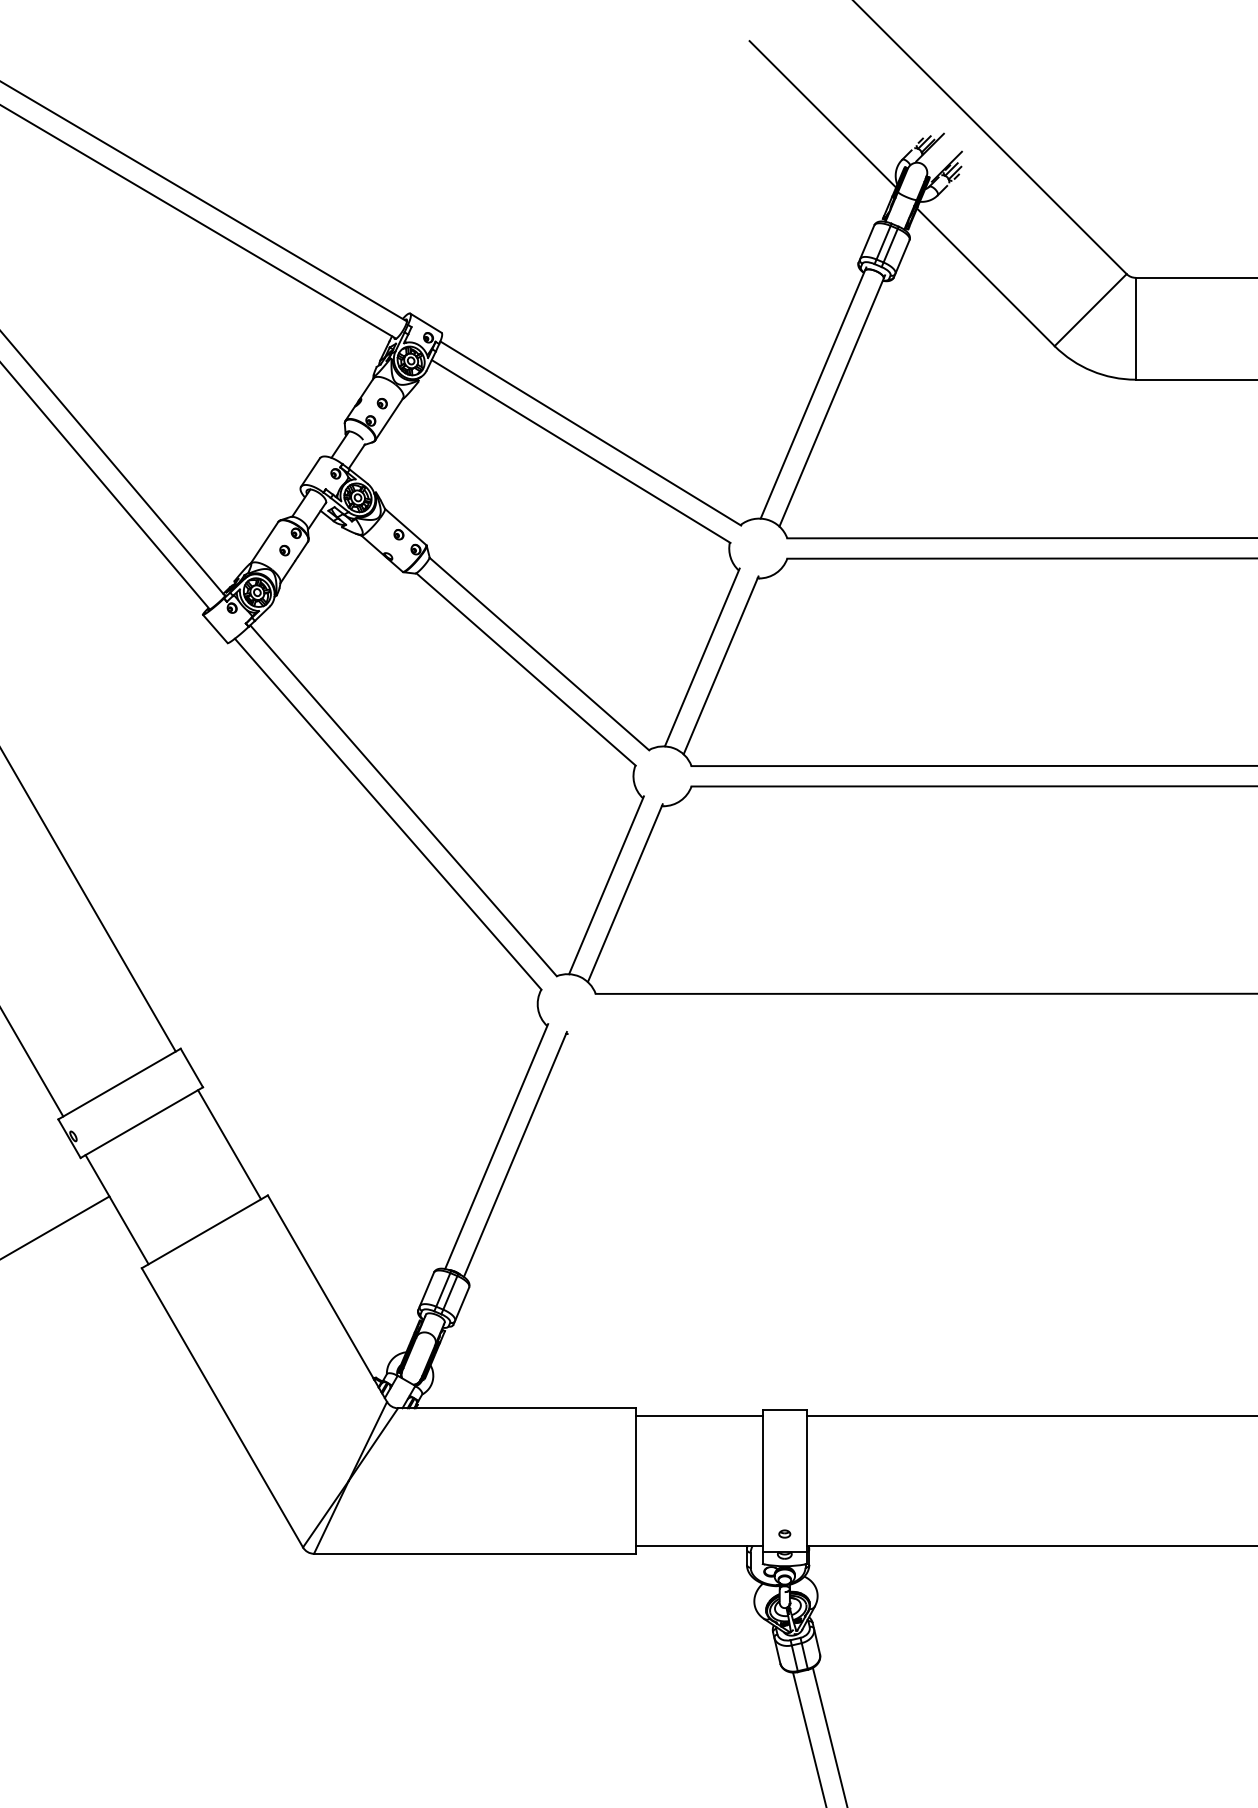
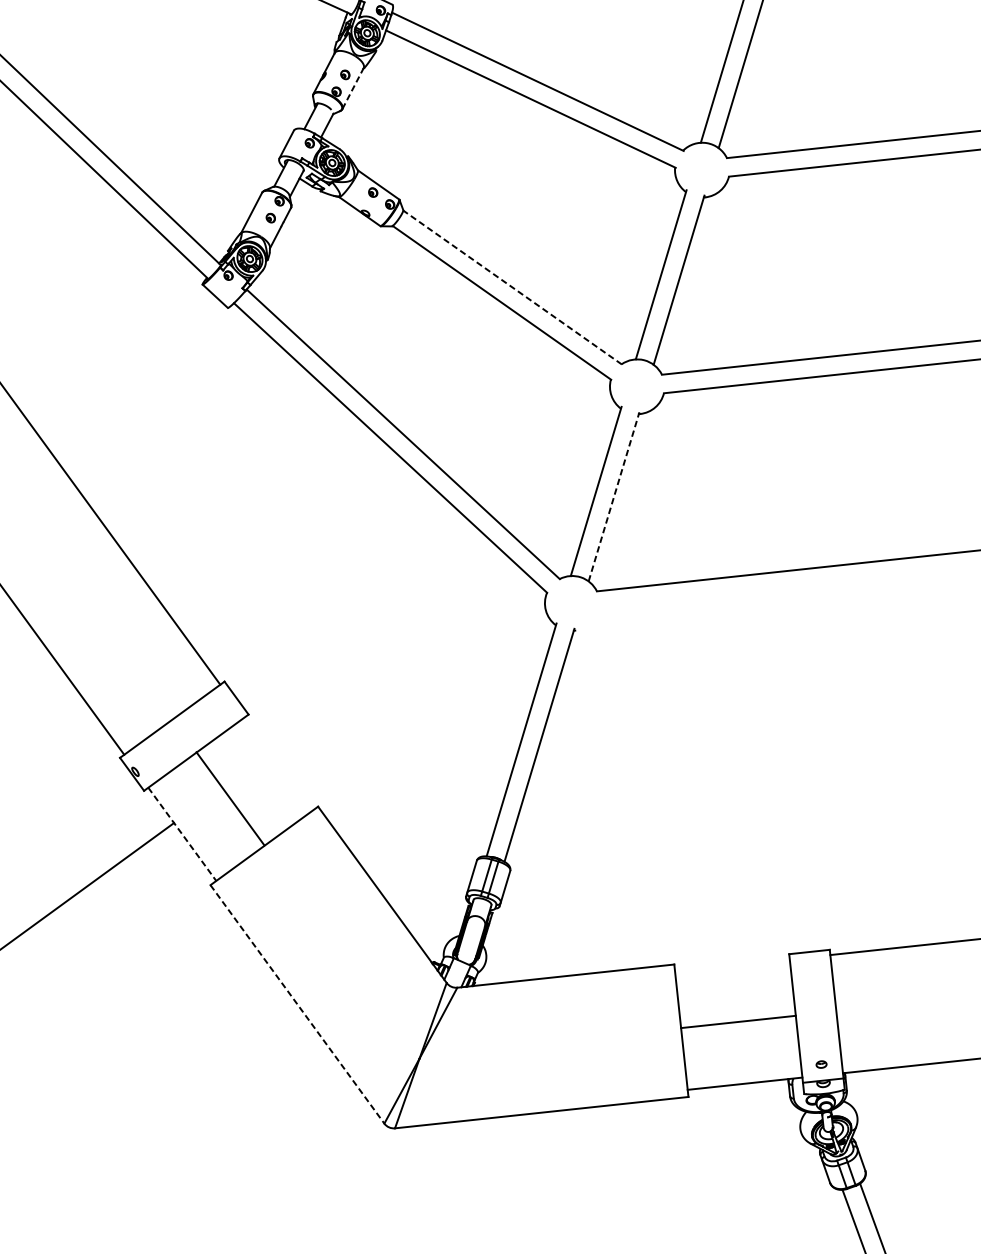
line: (389, 418) -> (353, 87), solid -> dashed
line: (539, 653) -> (512, 287), solid -> dashed
line: (625, 892) -> (614, 496), solid -> dashed
line: (229, 1144) -> (230, 798), moved
line: (117, 1210) -> (182, 835), solid -> dashed
line: (222, 1408) -> (297, 1005), solid -> dashed
line: (699, 1416) -> (738, 1022), moved

